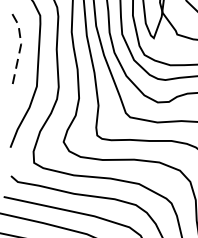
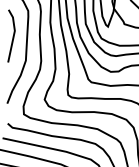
line: (20, 49) -> (14, 34), dashed -> solid

